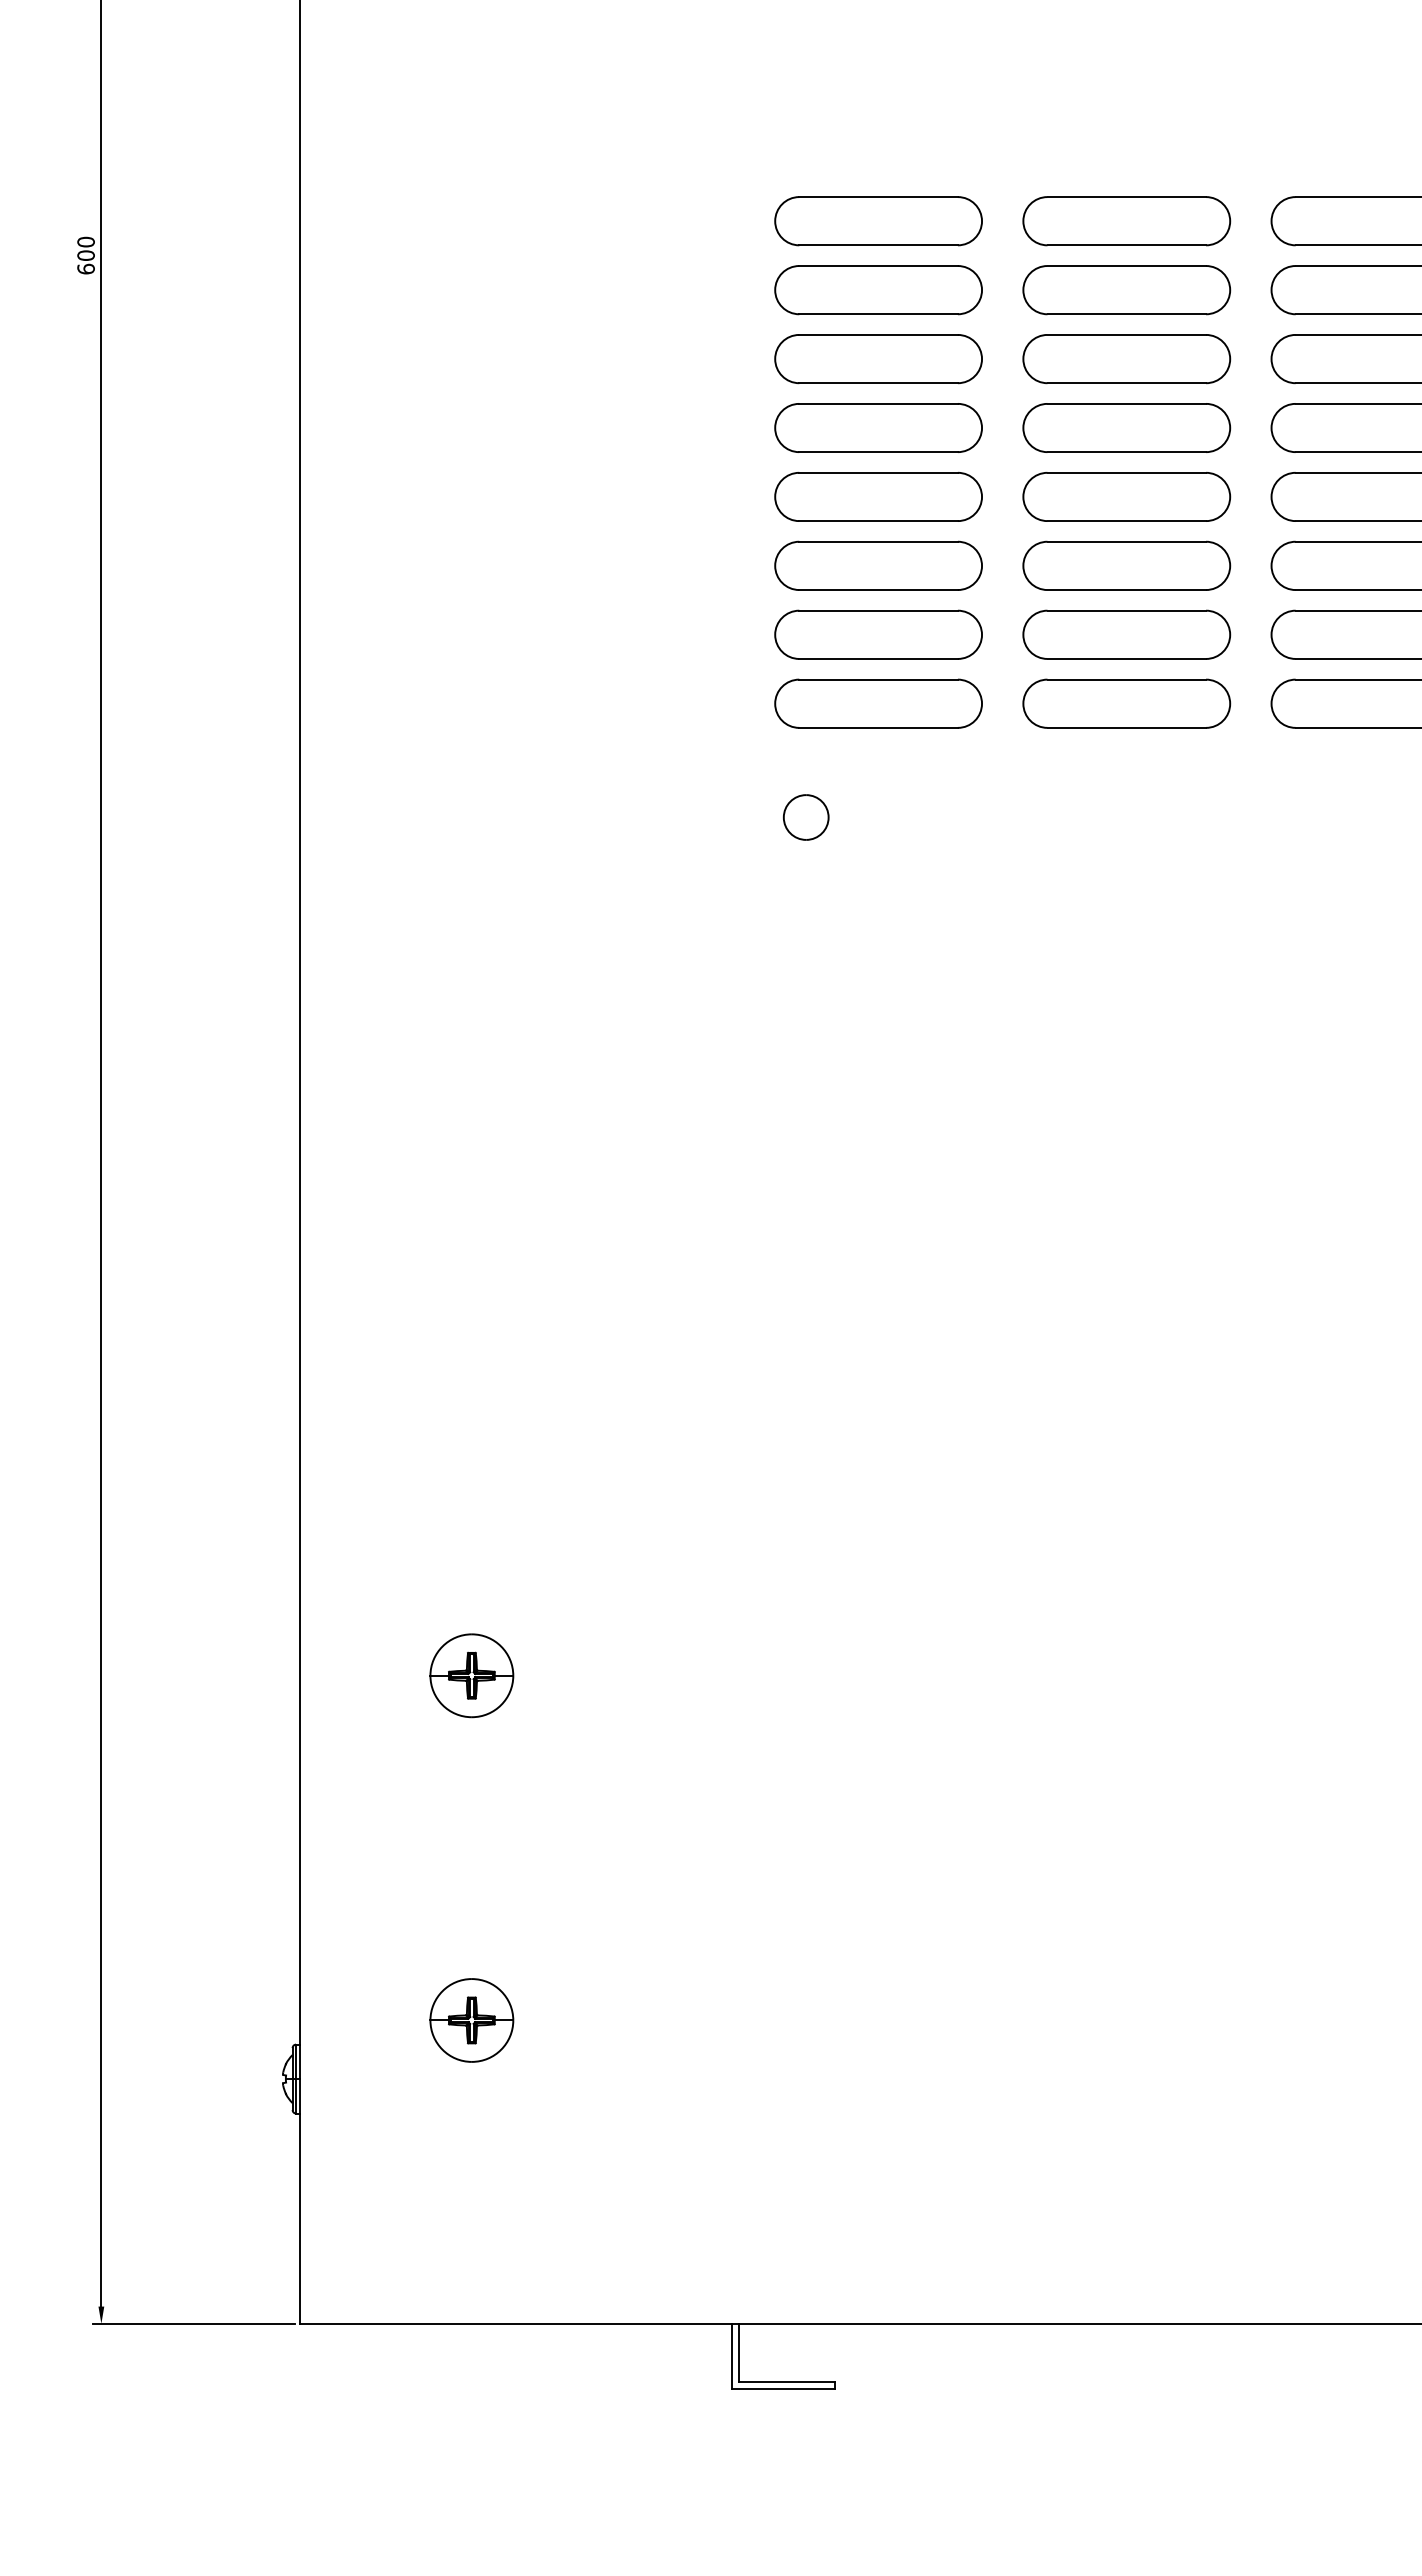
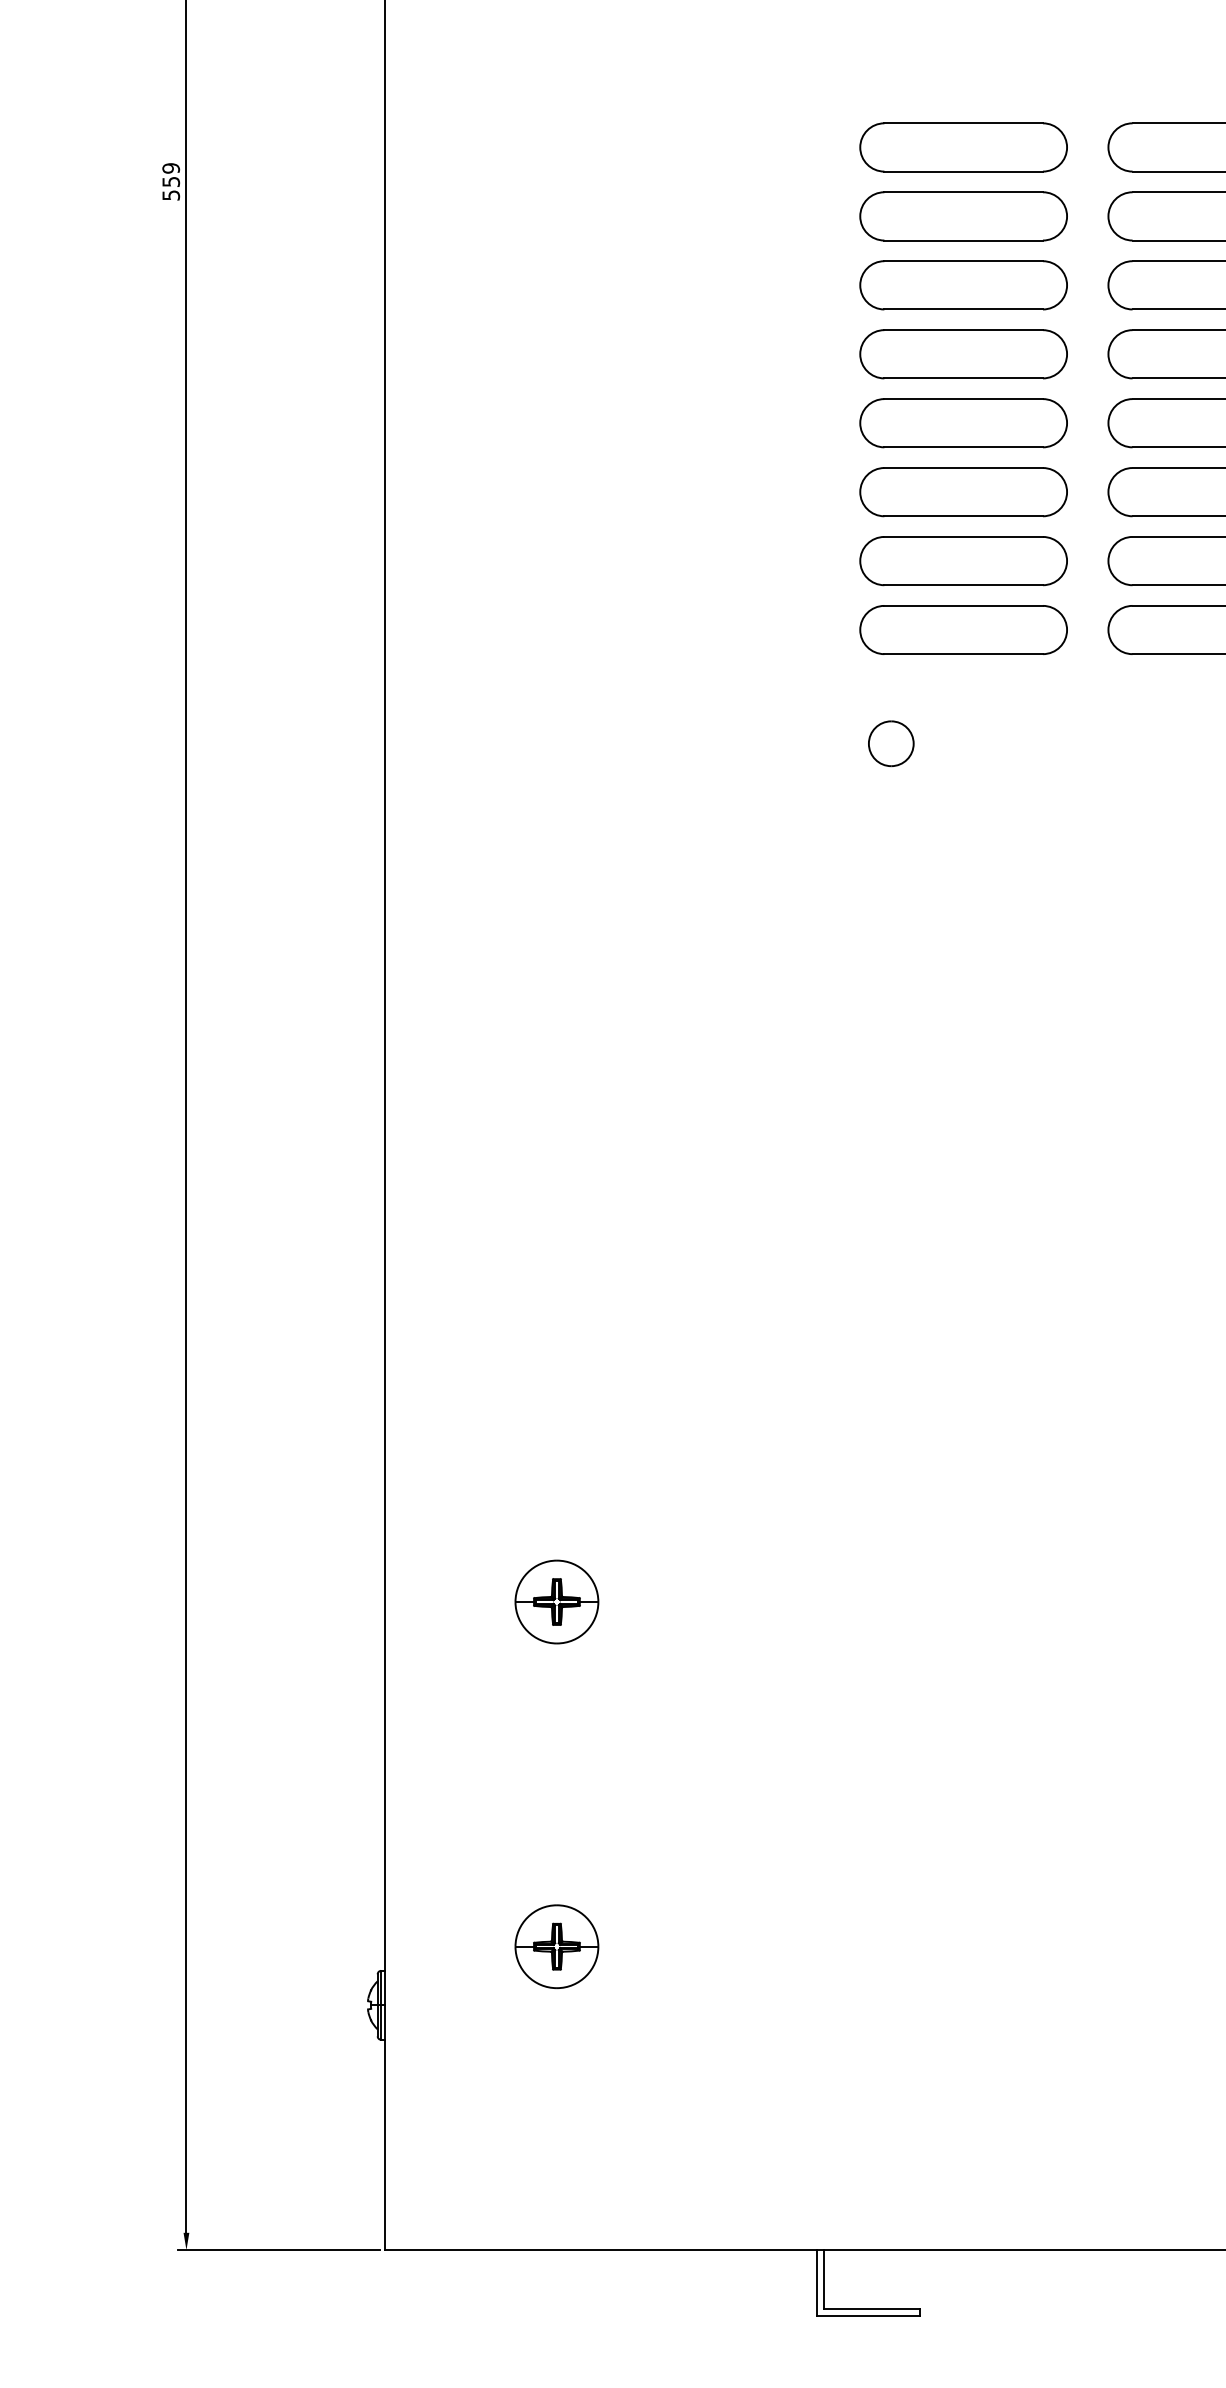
text: (85, 255) -> (170, 181), 600 -> 559

